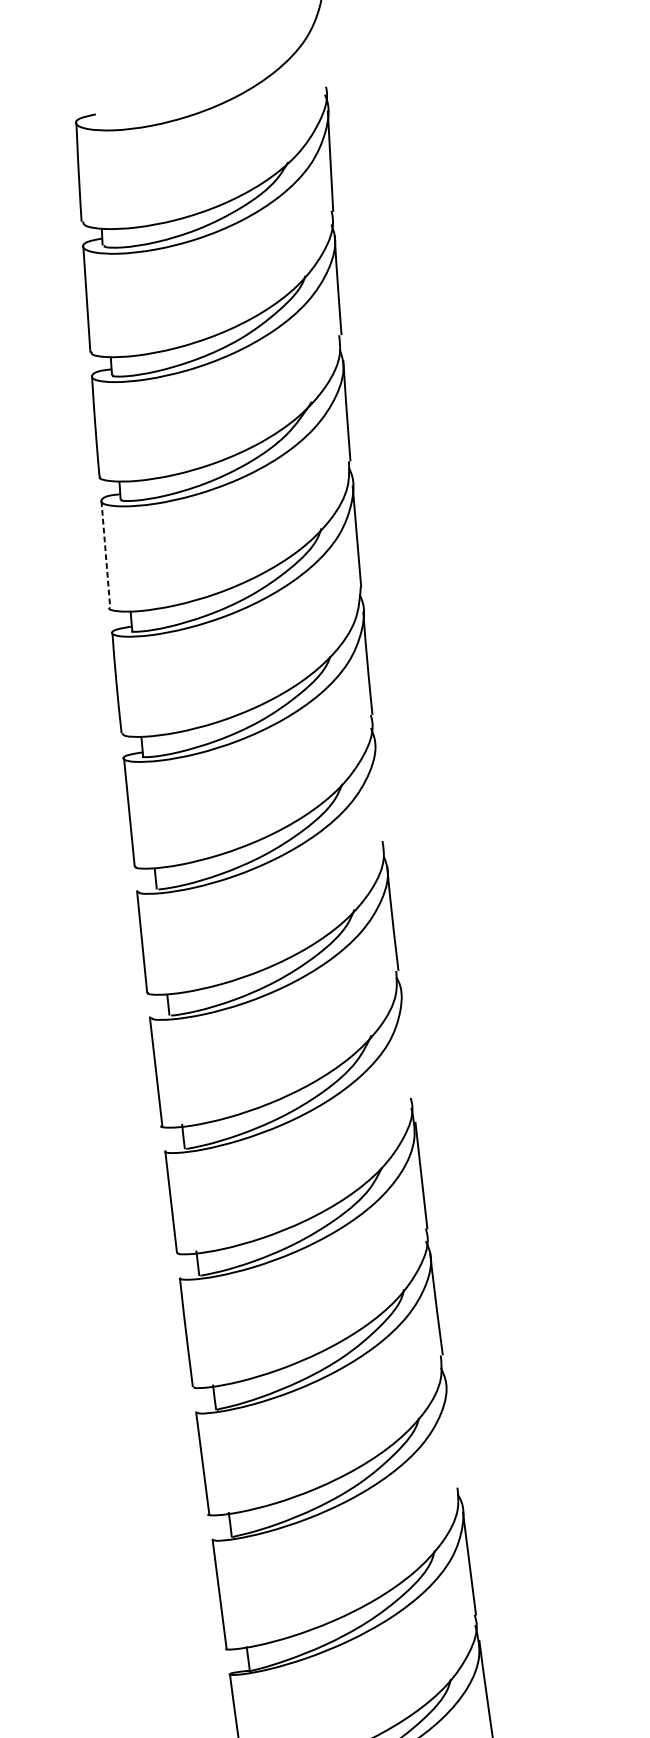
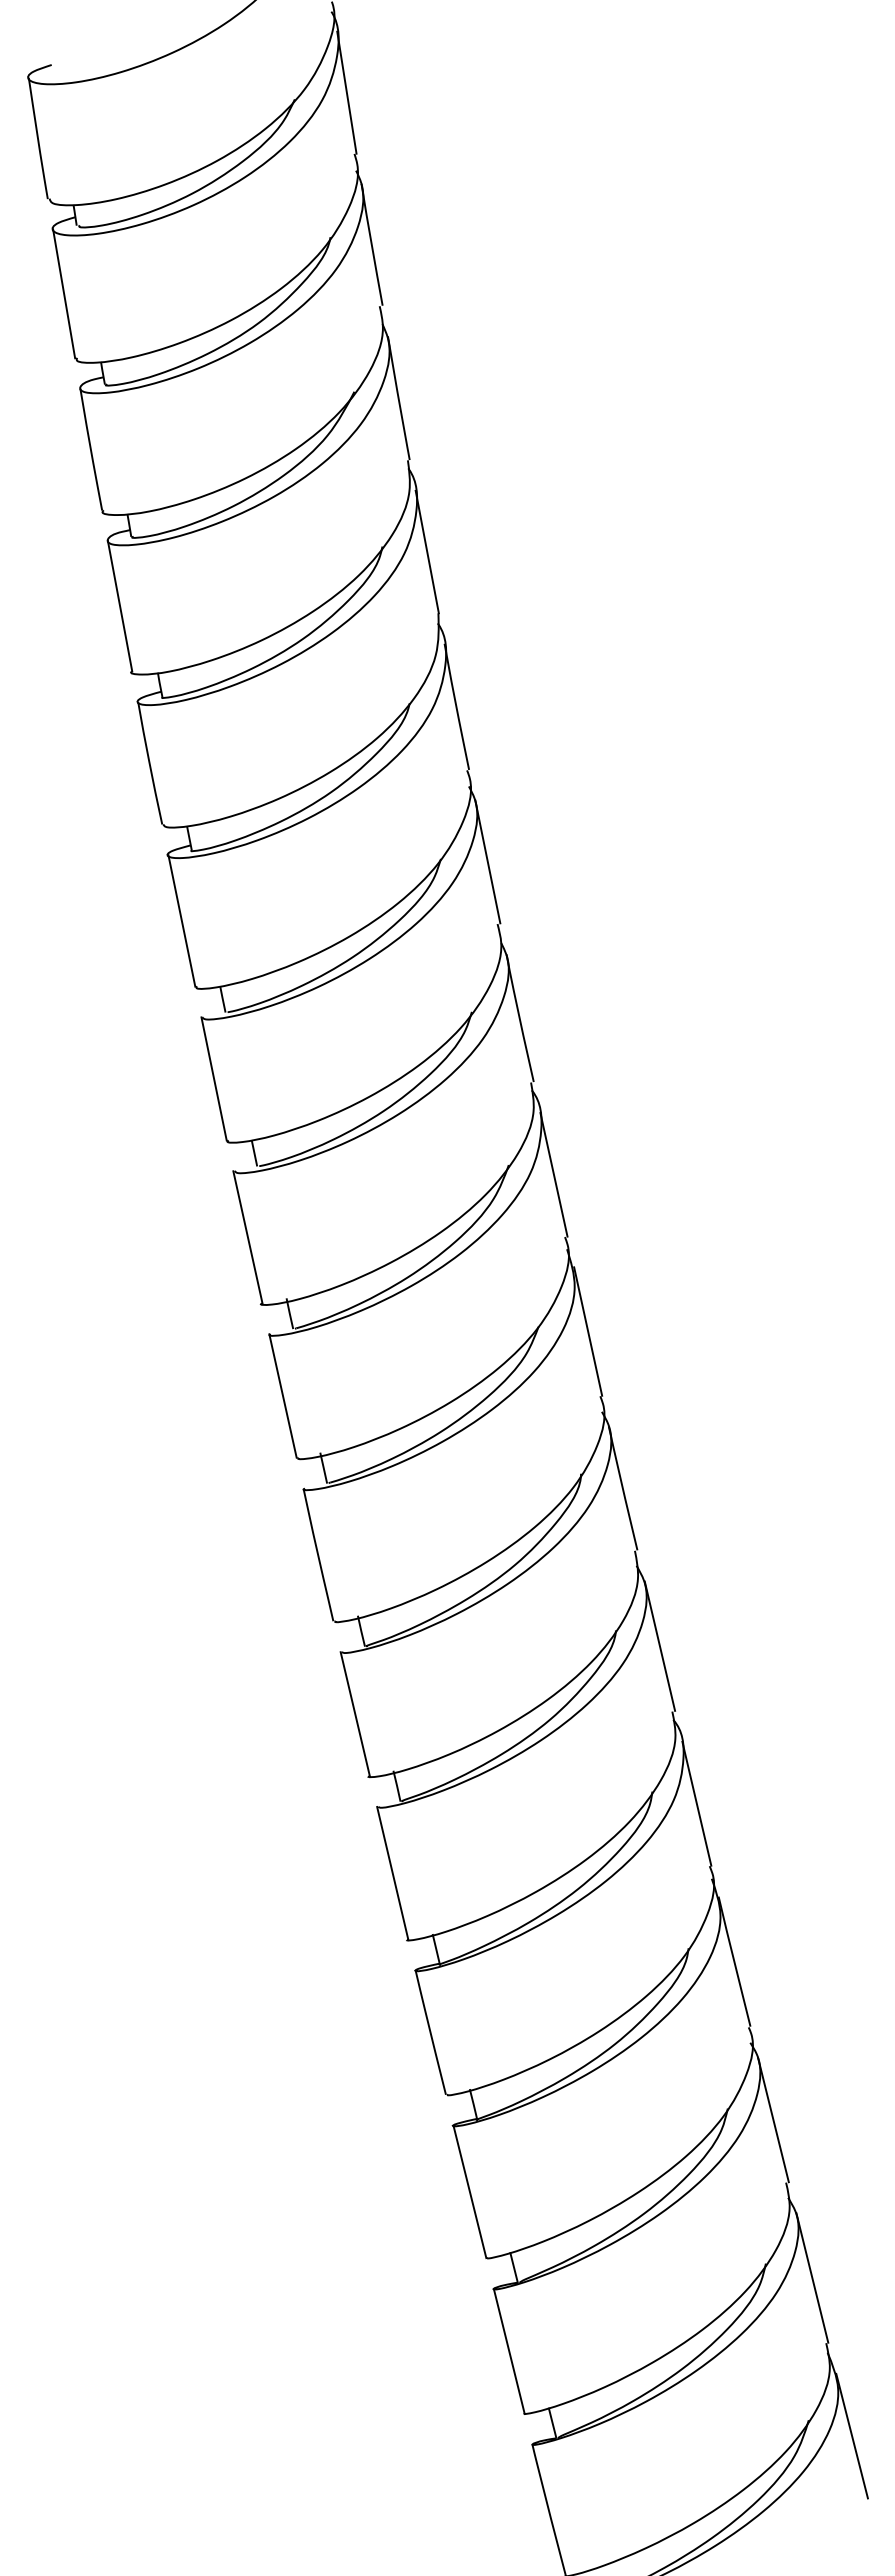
line: (106, 554) -> (120, 606), dashed -> solid
line: (379, 789) -> (487, 861), added
line: (406, 1046) -> (553, 1174), added
line: (452, 1433) -> (659, 1645), added

